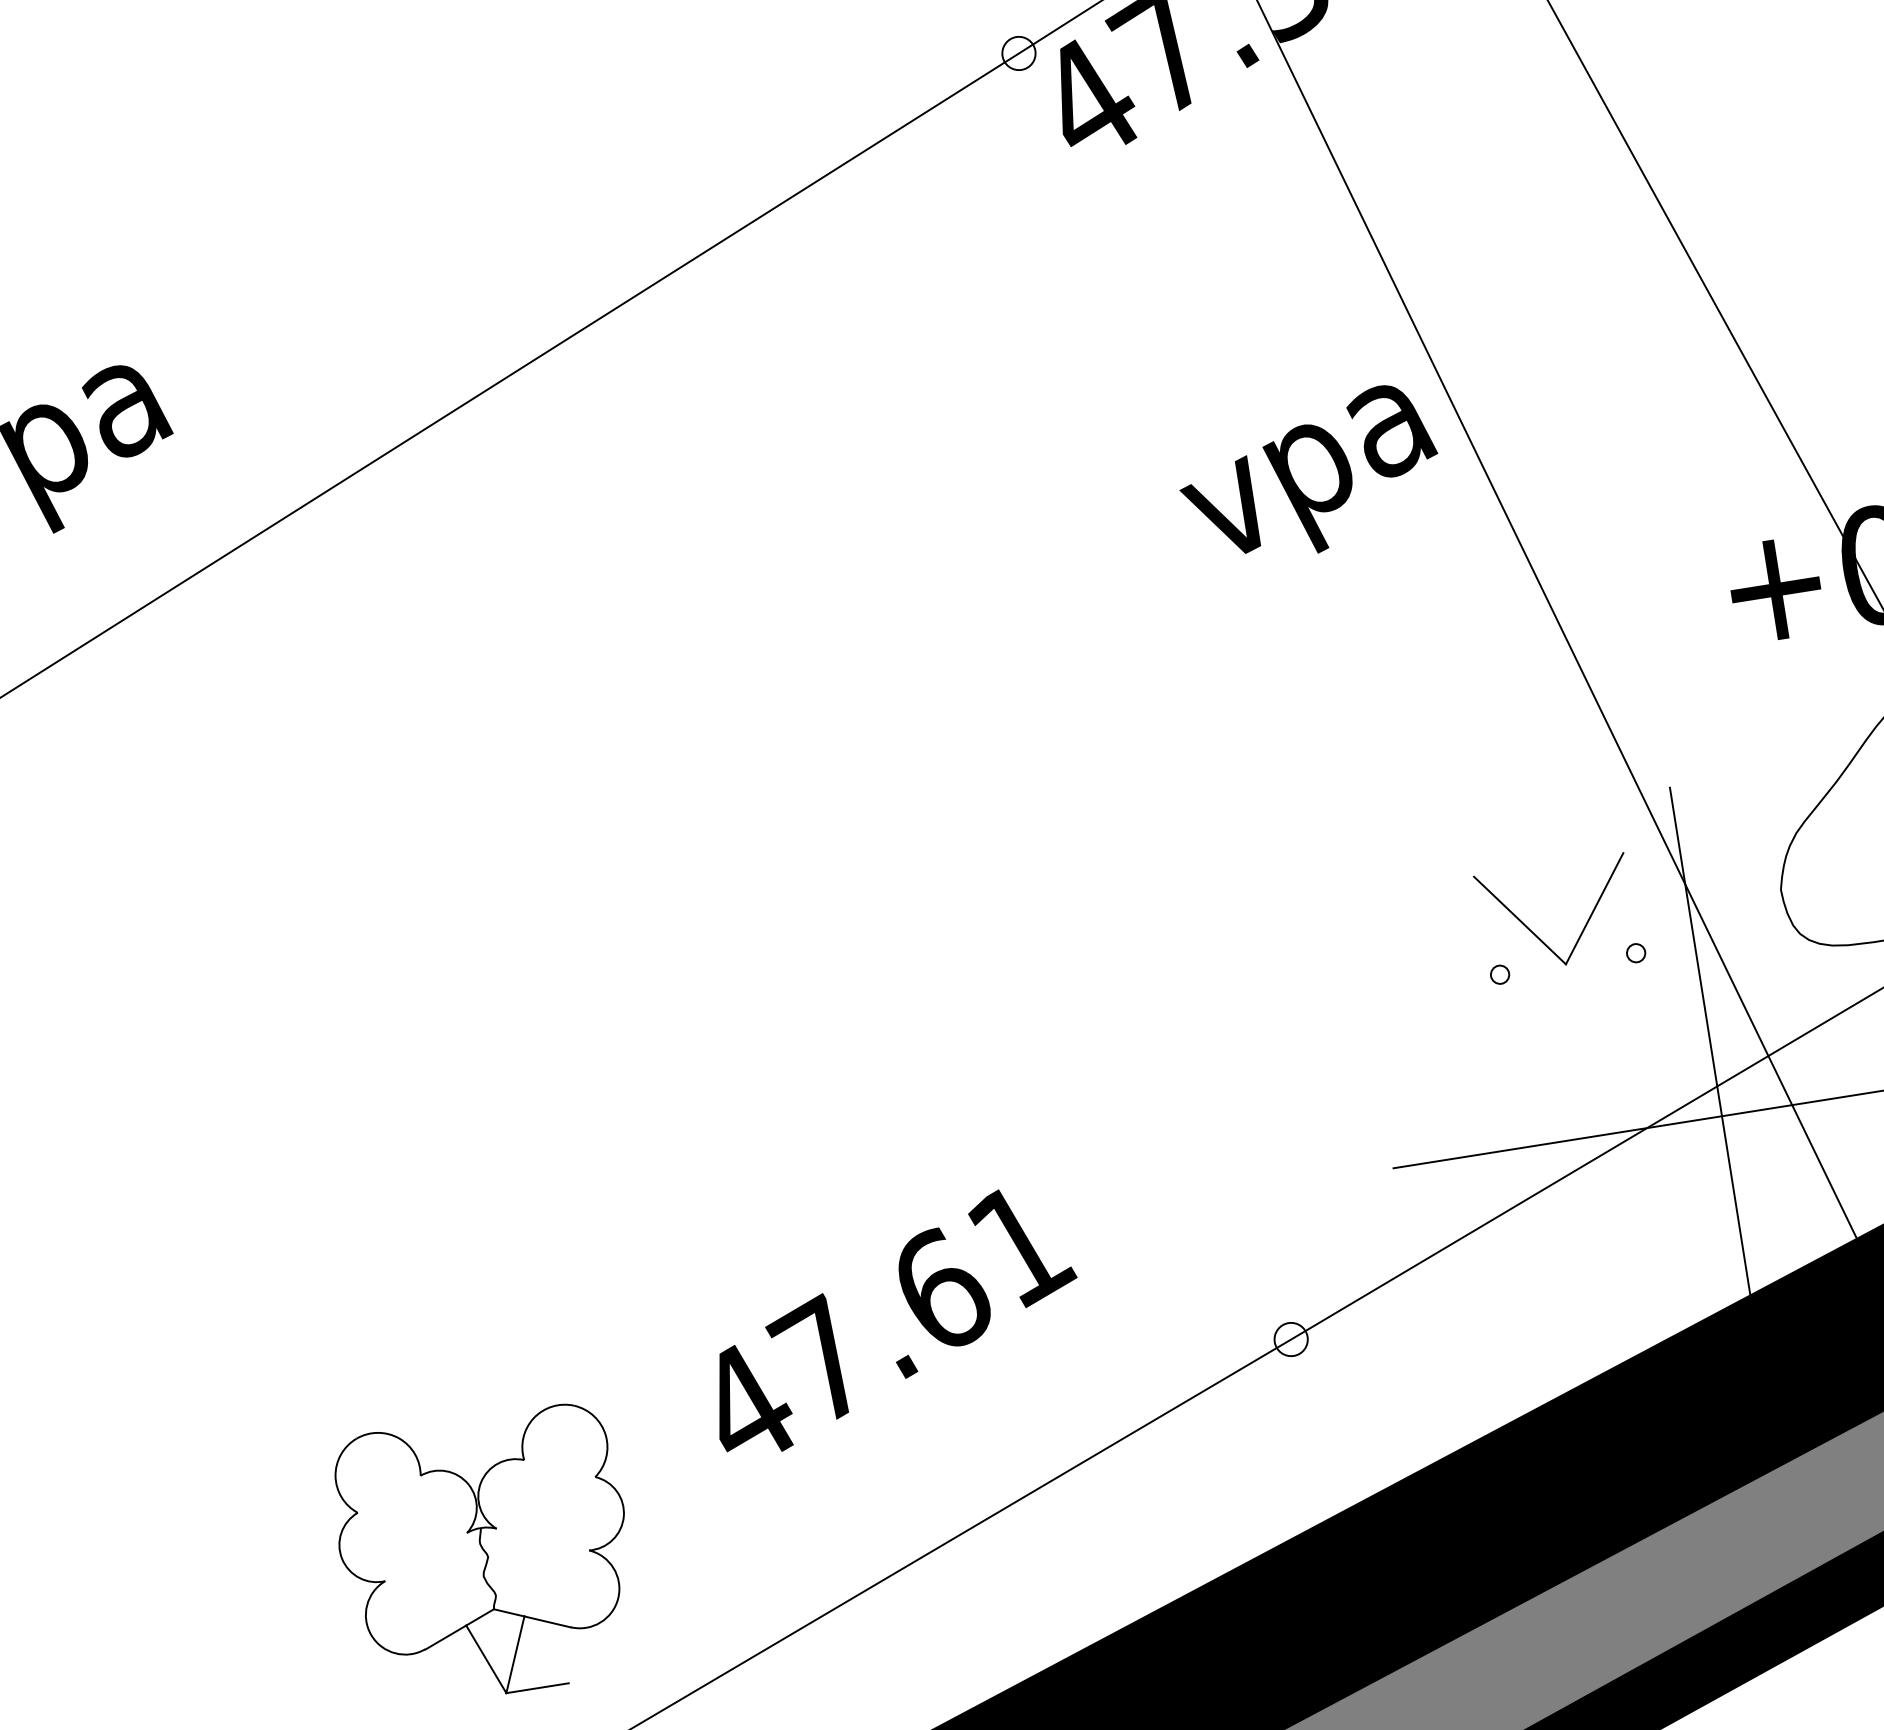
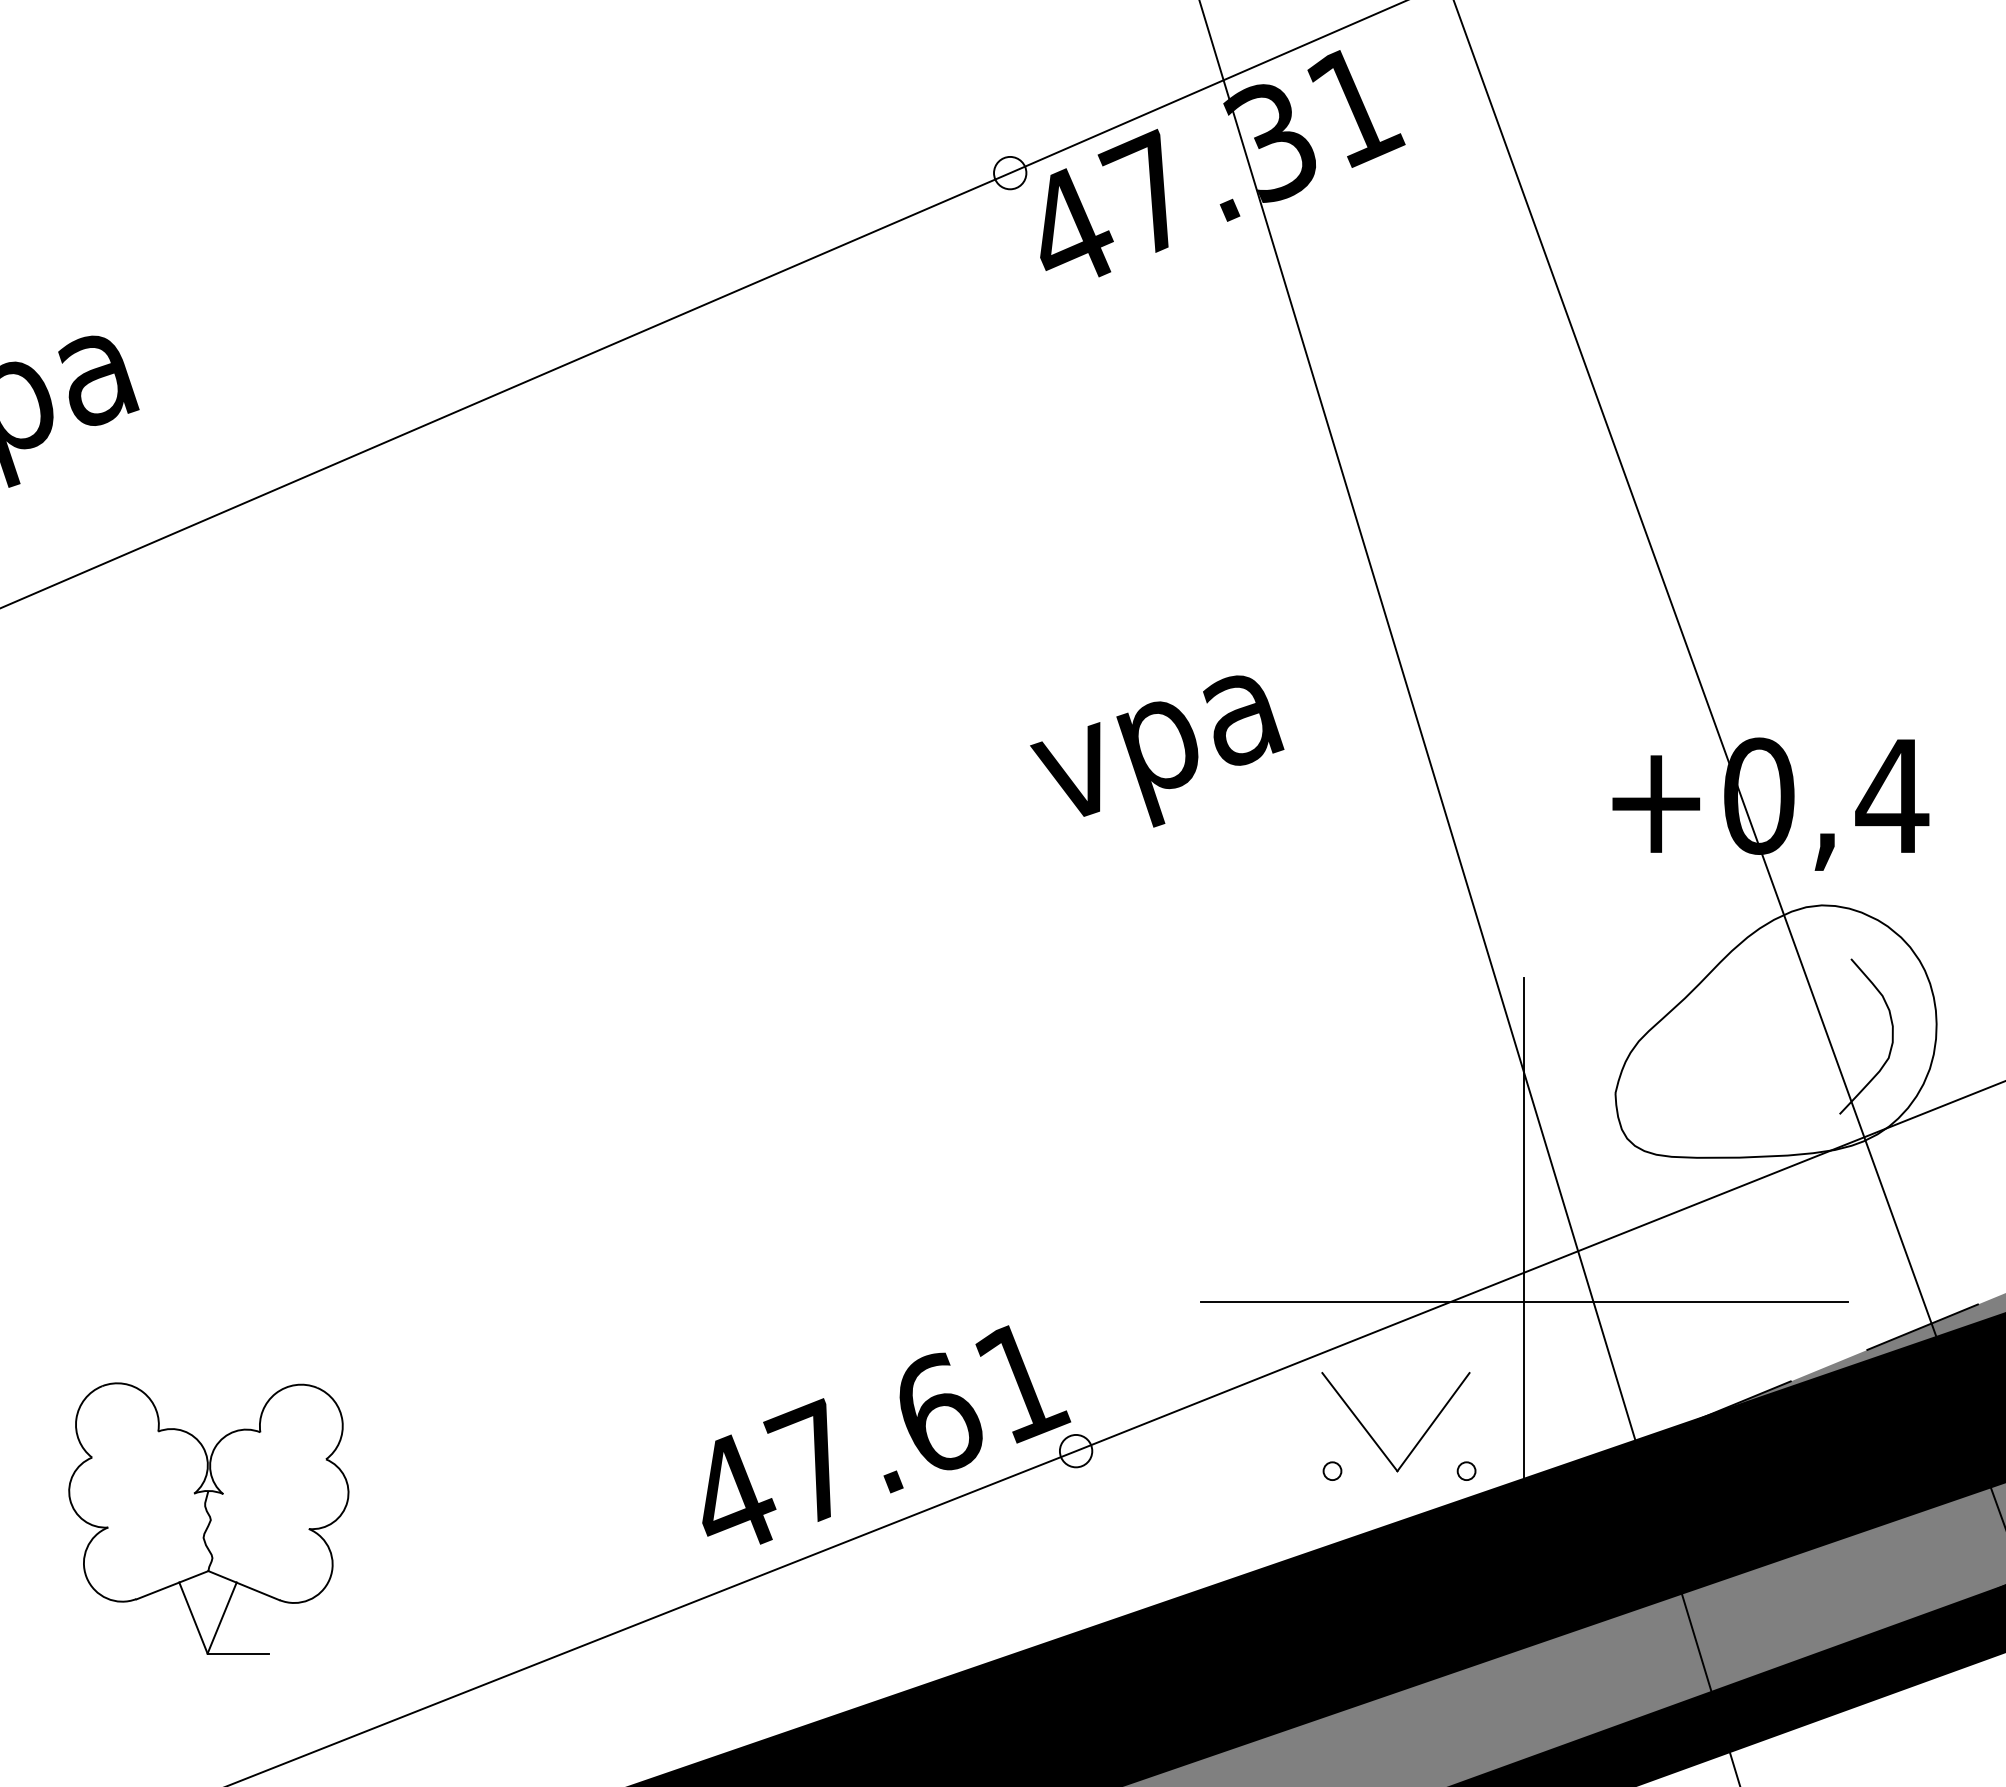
text: (1309, 475) -> (1157, 751), moved
part: (1582, 929) -> (1418, 1440), moved
text: (892, 1319) -> (886, 1434), moved
part: (485, 1555) -> (208, 1518), moved

